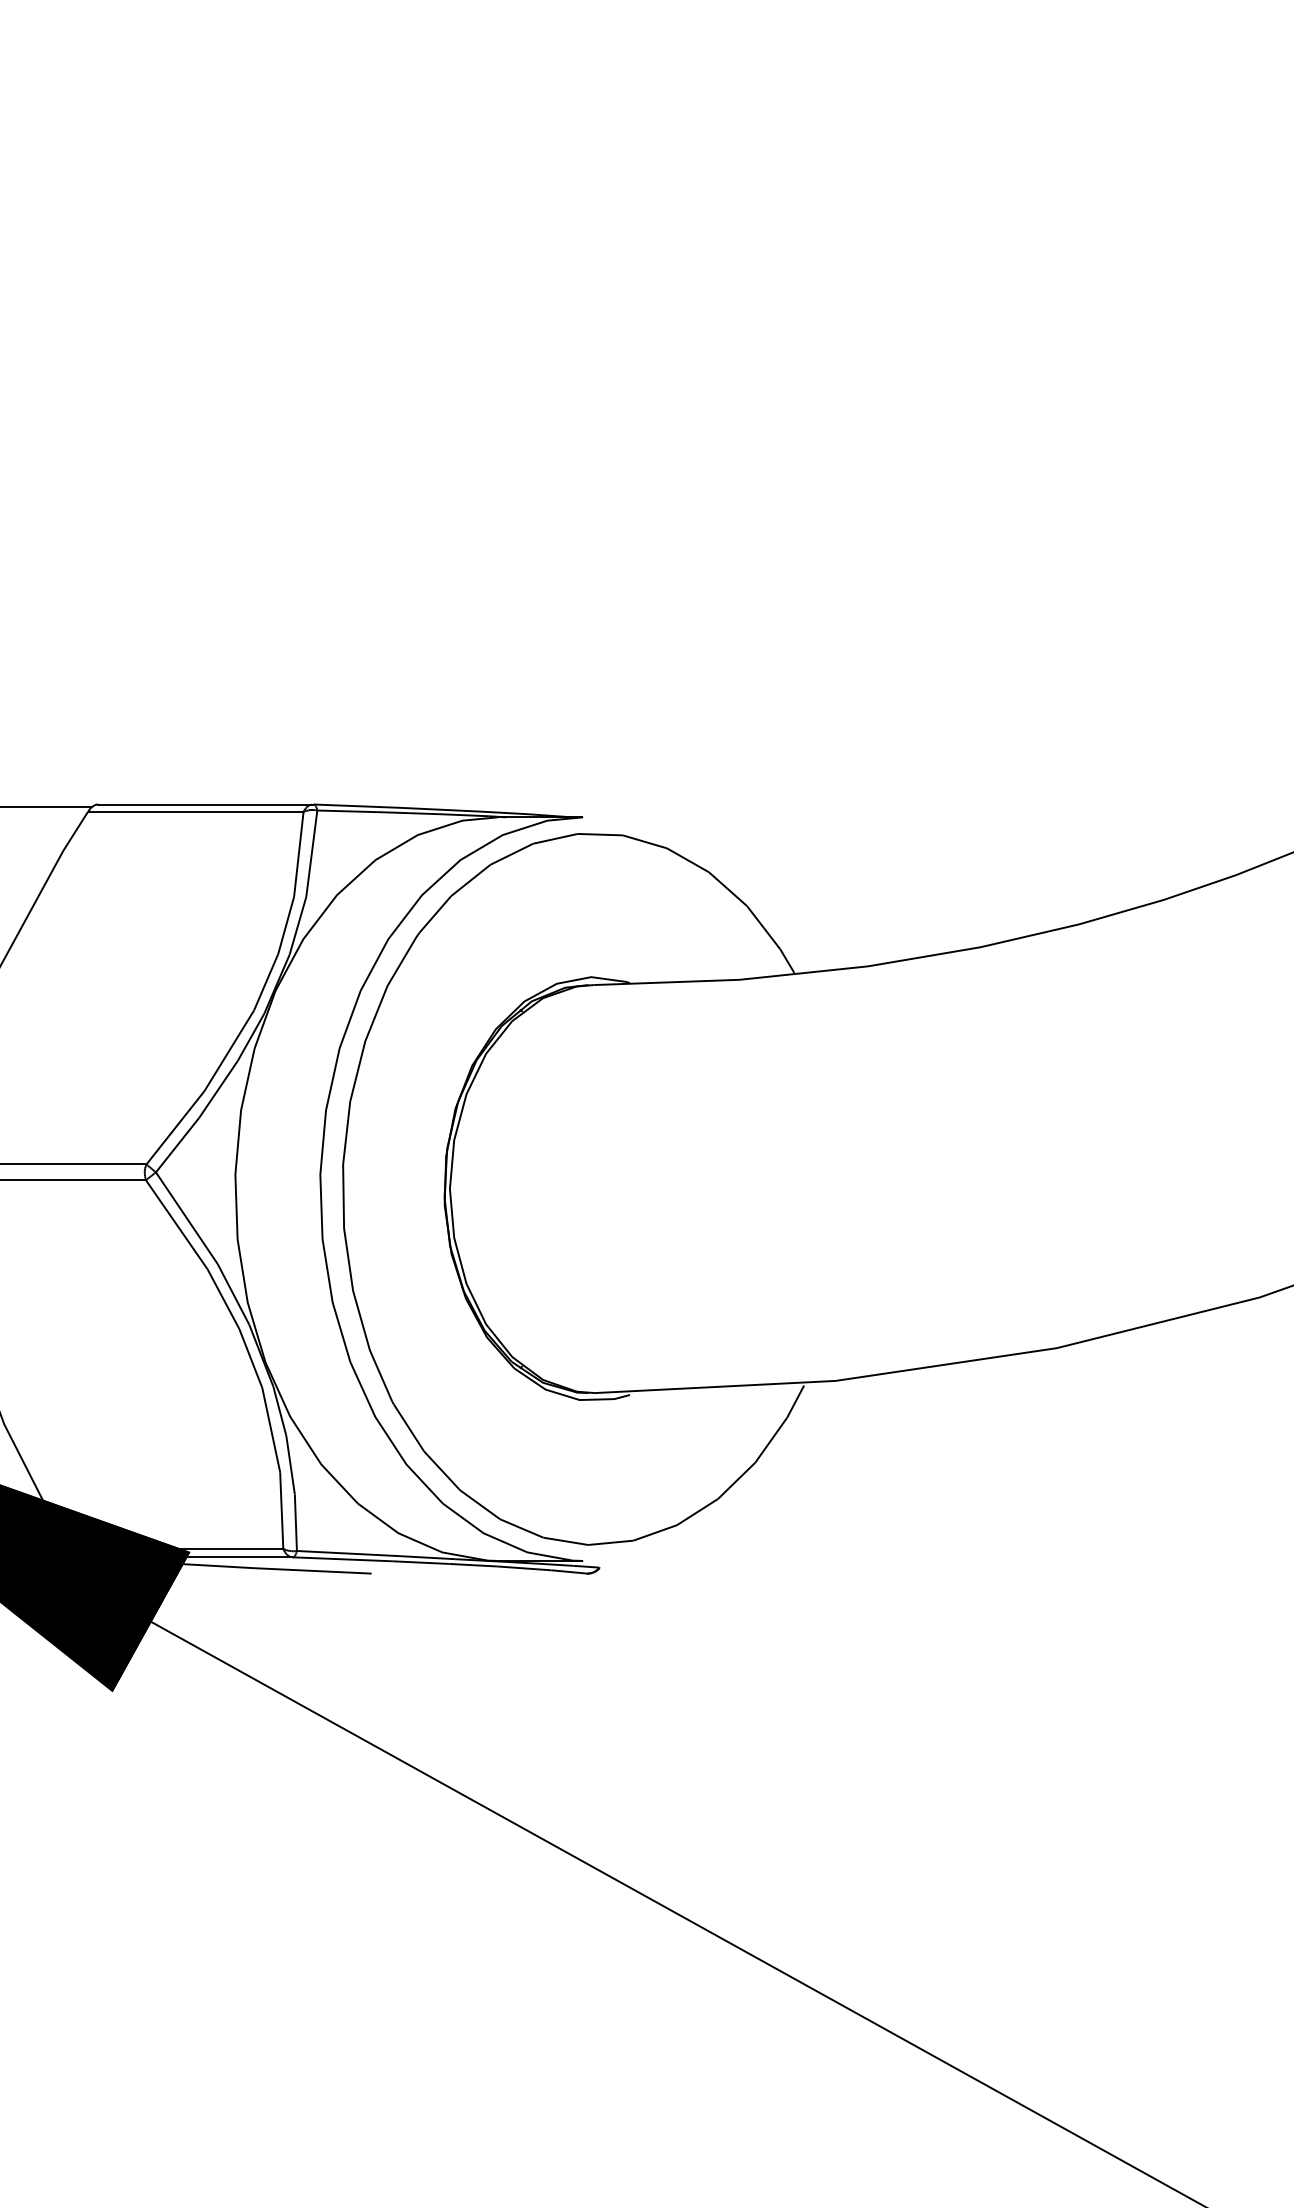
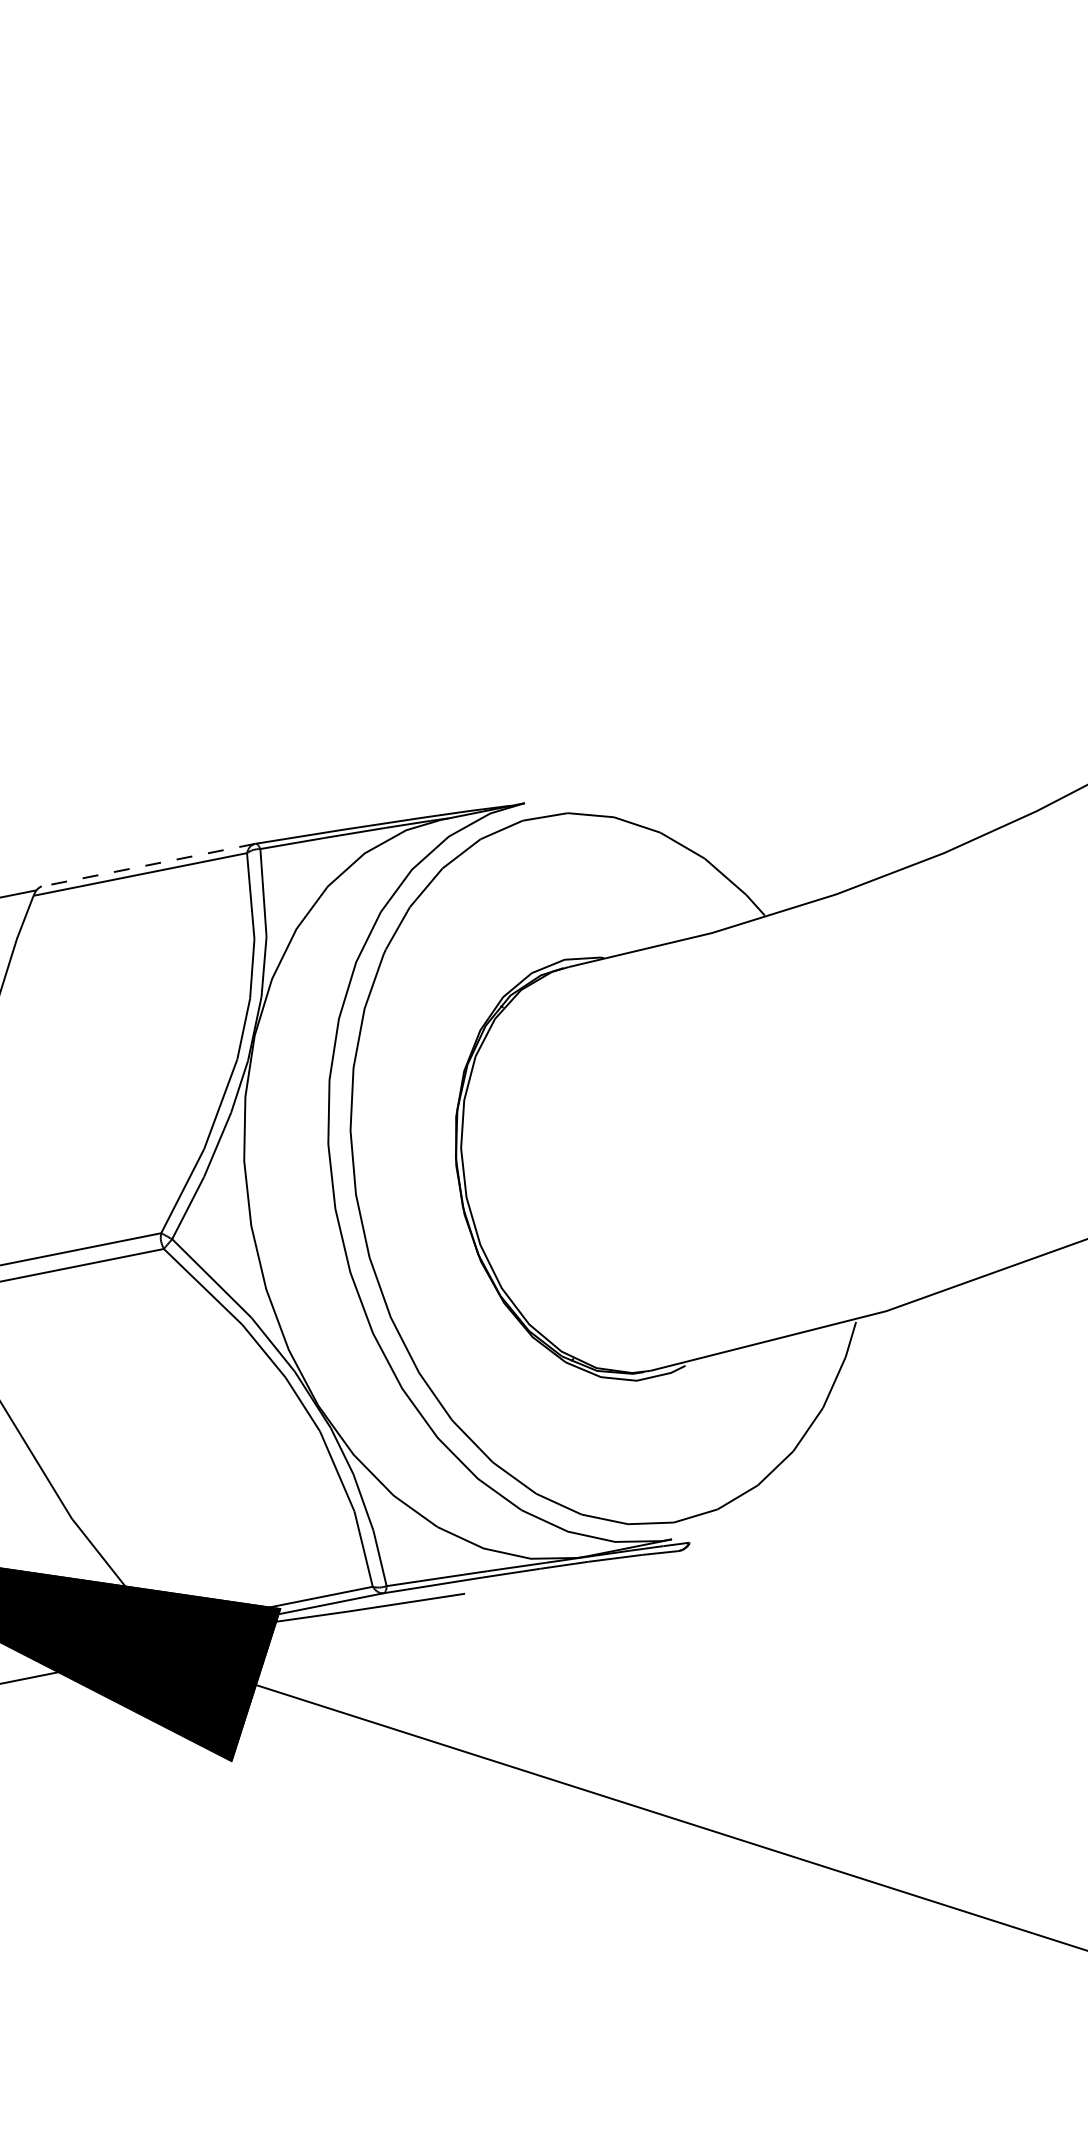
line: (205, 804) -> (148, 865), solid -> dashed

